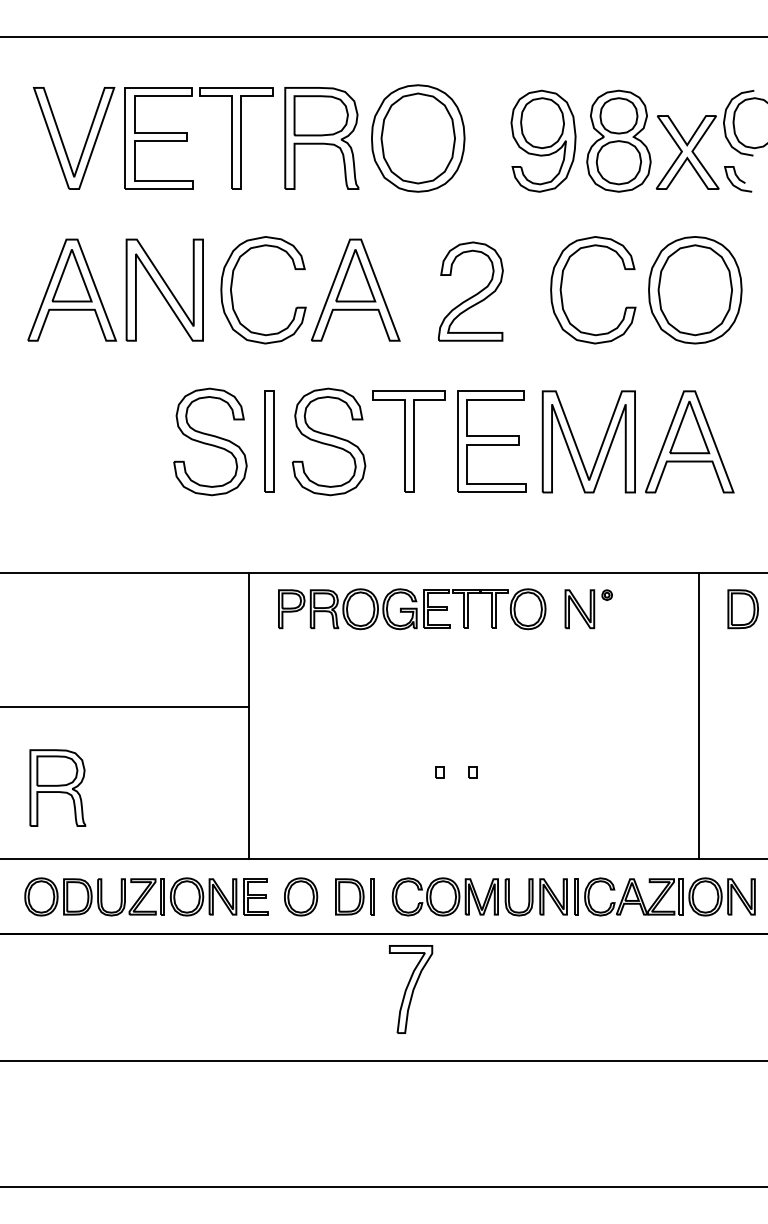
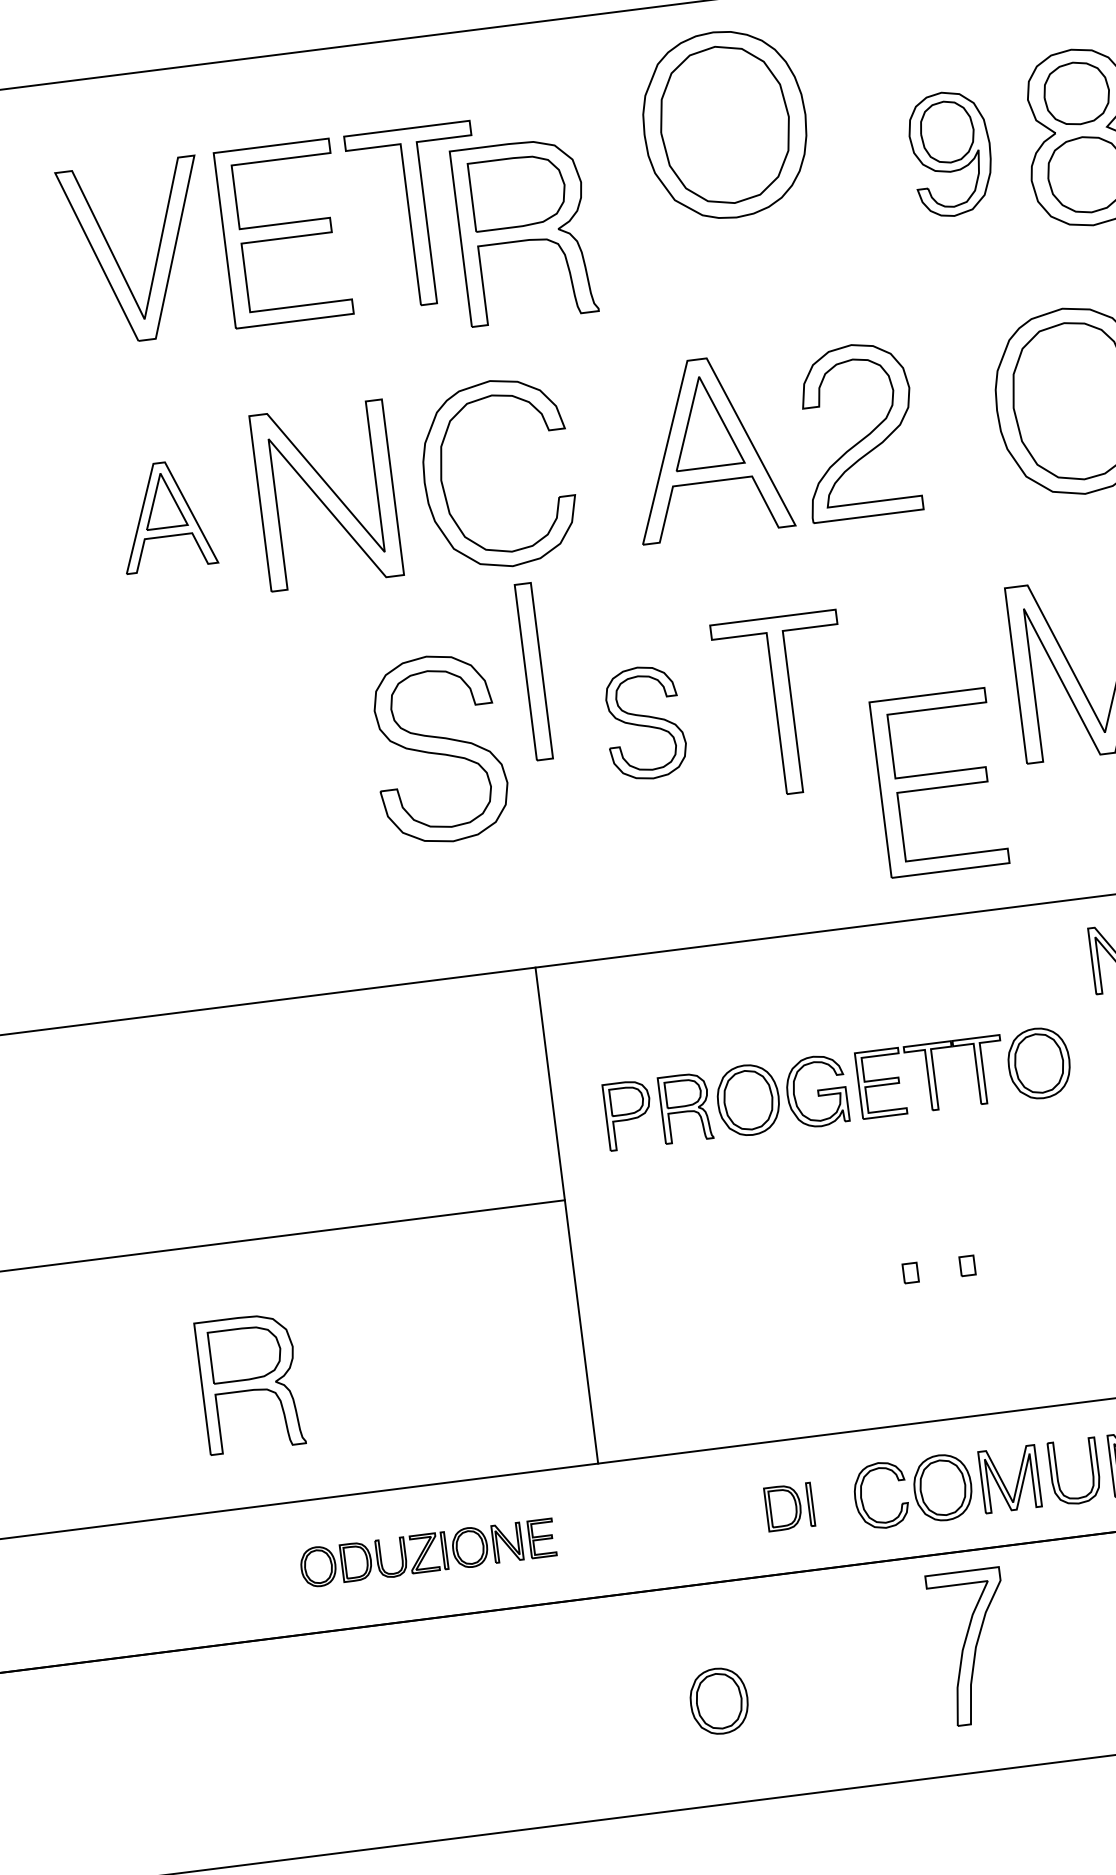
part: (321, 138) -> (523, 231), moved
part: (418, 138) -> (725, 124), moved
part: (543, 140) -> (951, 152), size x0.7
part: (72, 289) -> (166, 514), size x0.6
part: (355, 289) -> (707, 446), moved
part: (269, 441) -> (533, 671), moved
part: (328, 441) -> (643, 722), size x0.6
part: (491, 441) -> (938, 782), moved
part: (412, 609) -> (838, 1089), moved
part: (146, 896) -> (427, 1552), size x0.6
part: (301, 896) -> (719, 1700), moved
part: (354, 896) -> (788, 1506), size x0.7
part: (411, 989) -> (972, 1647), moved

